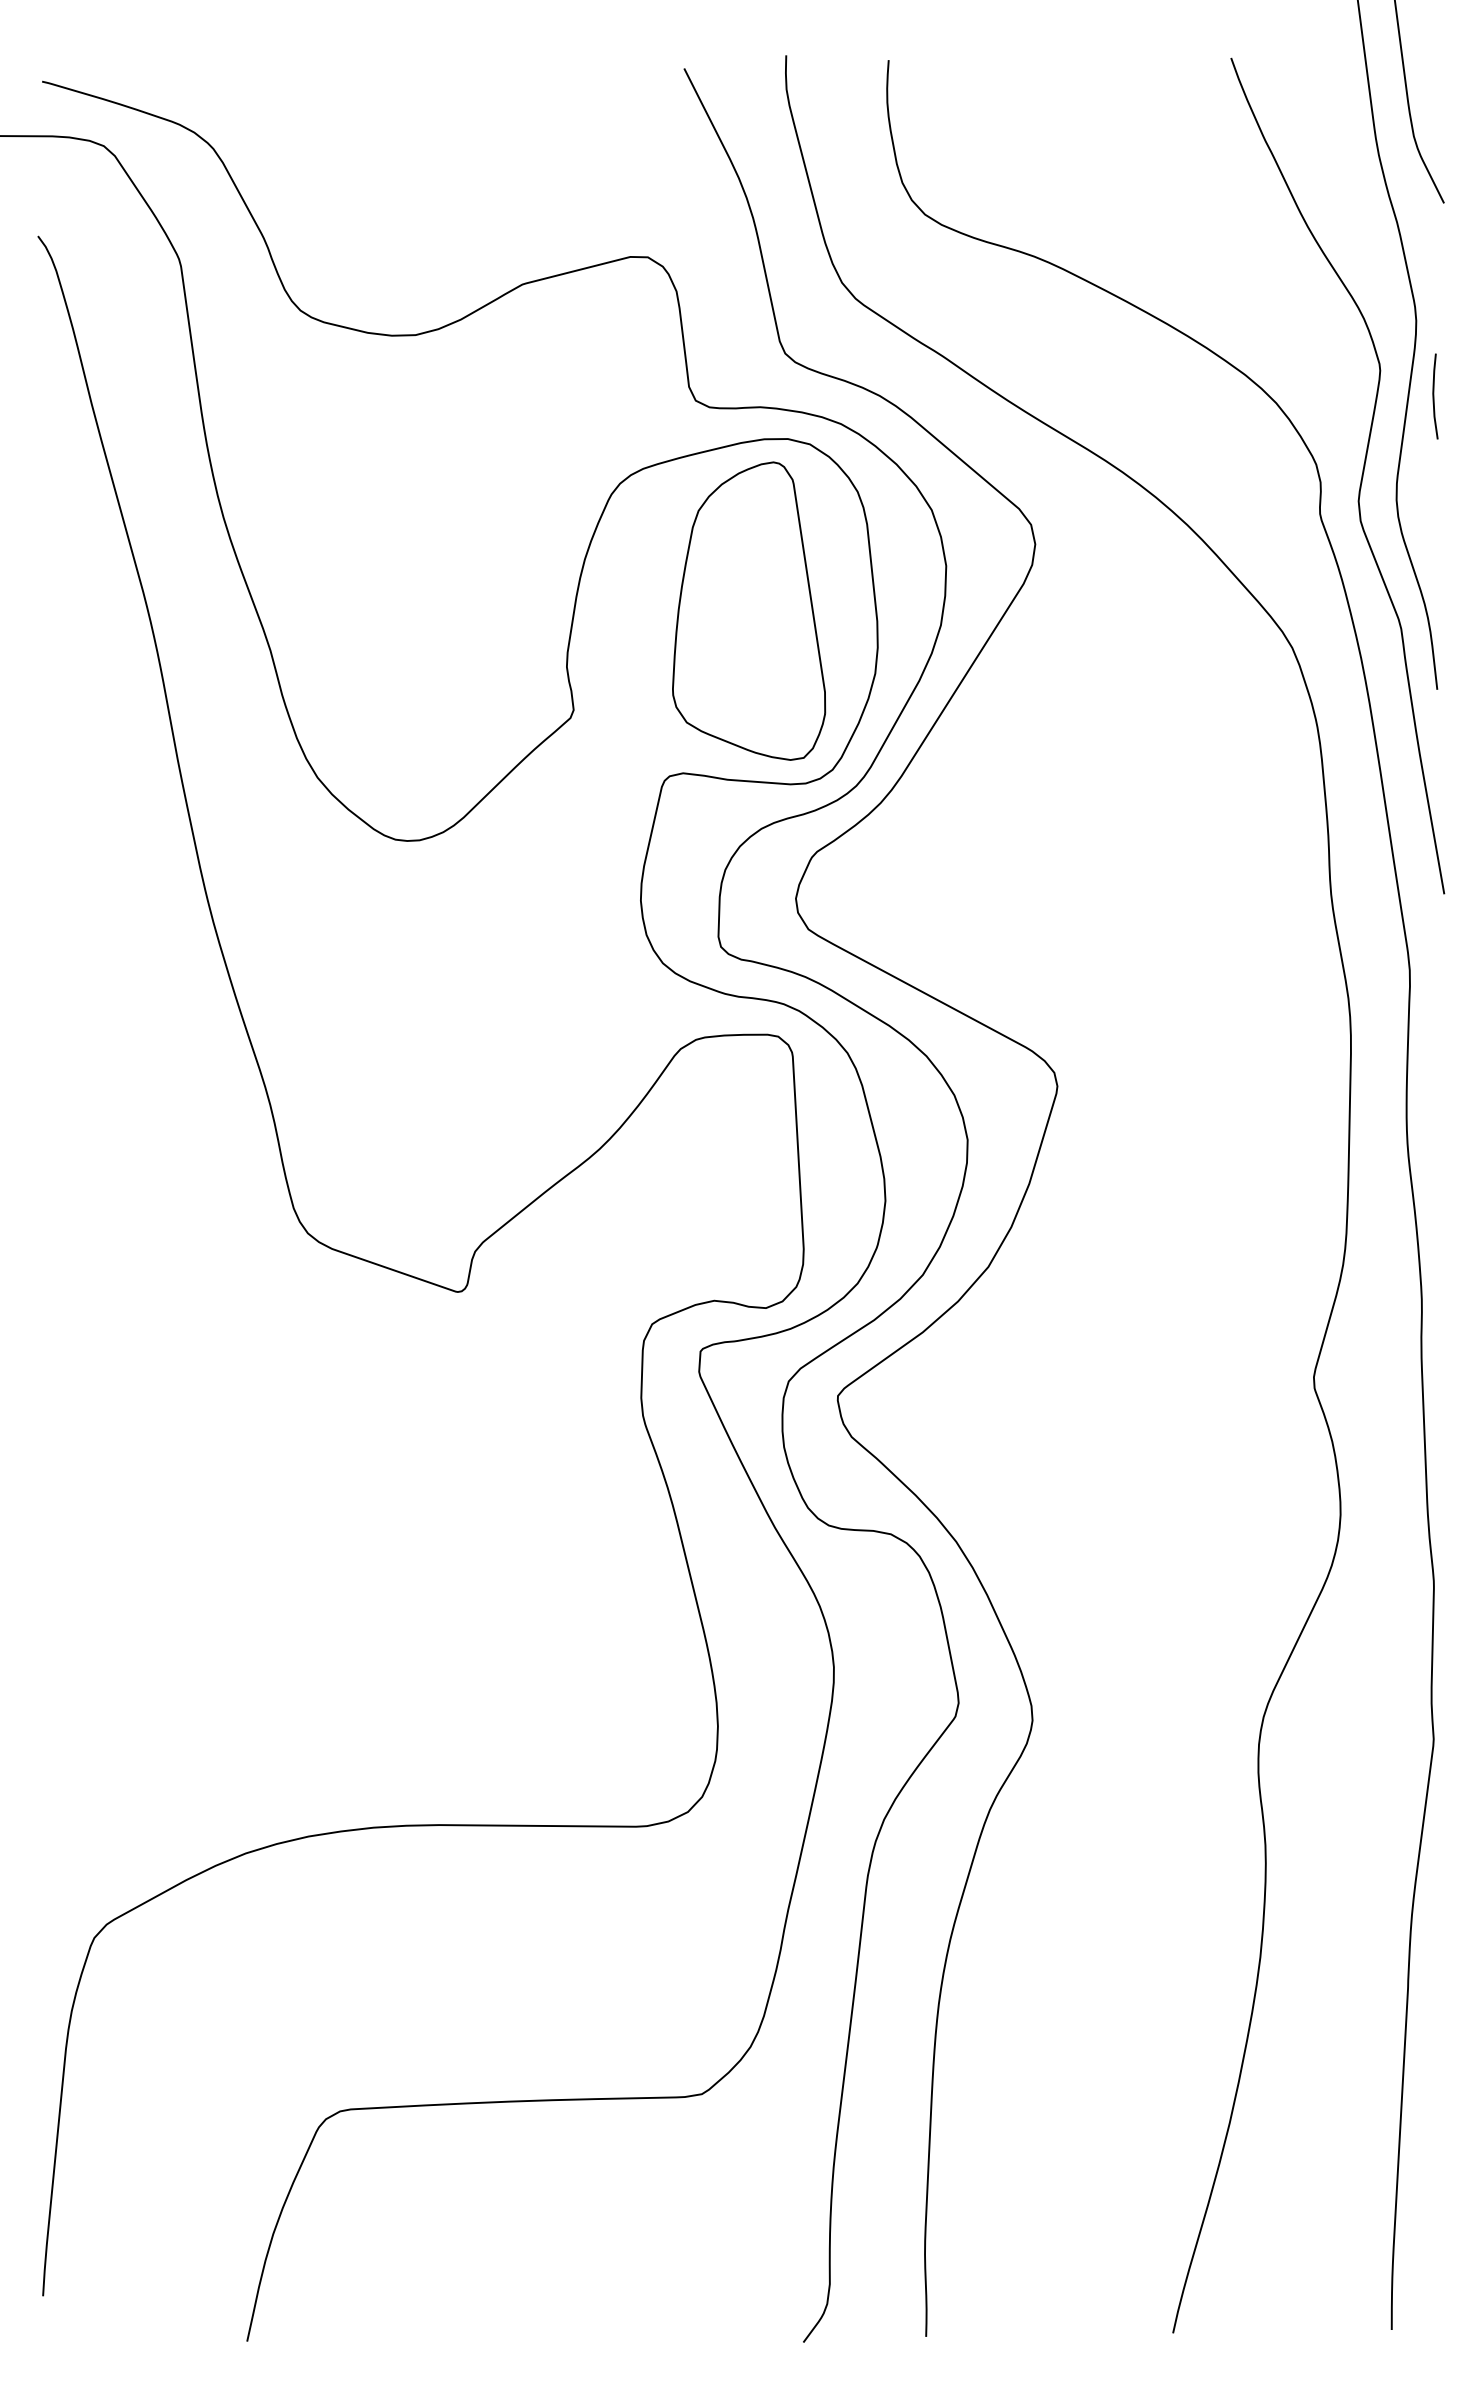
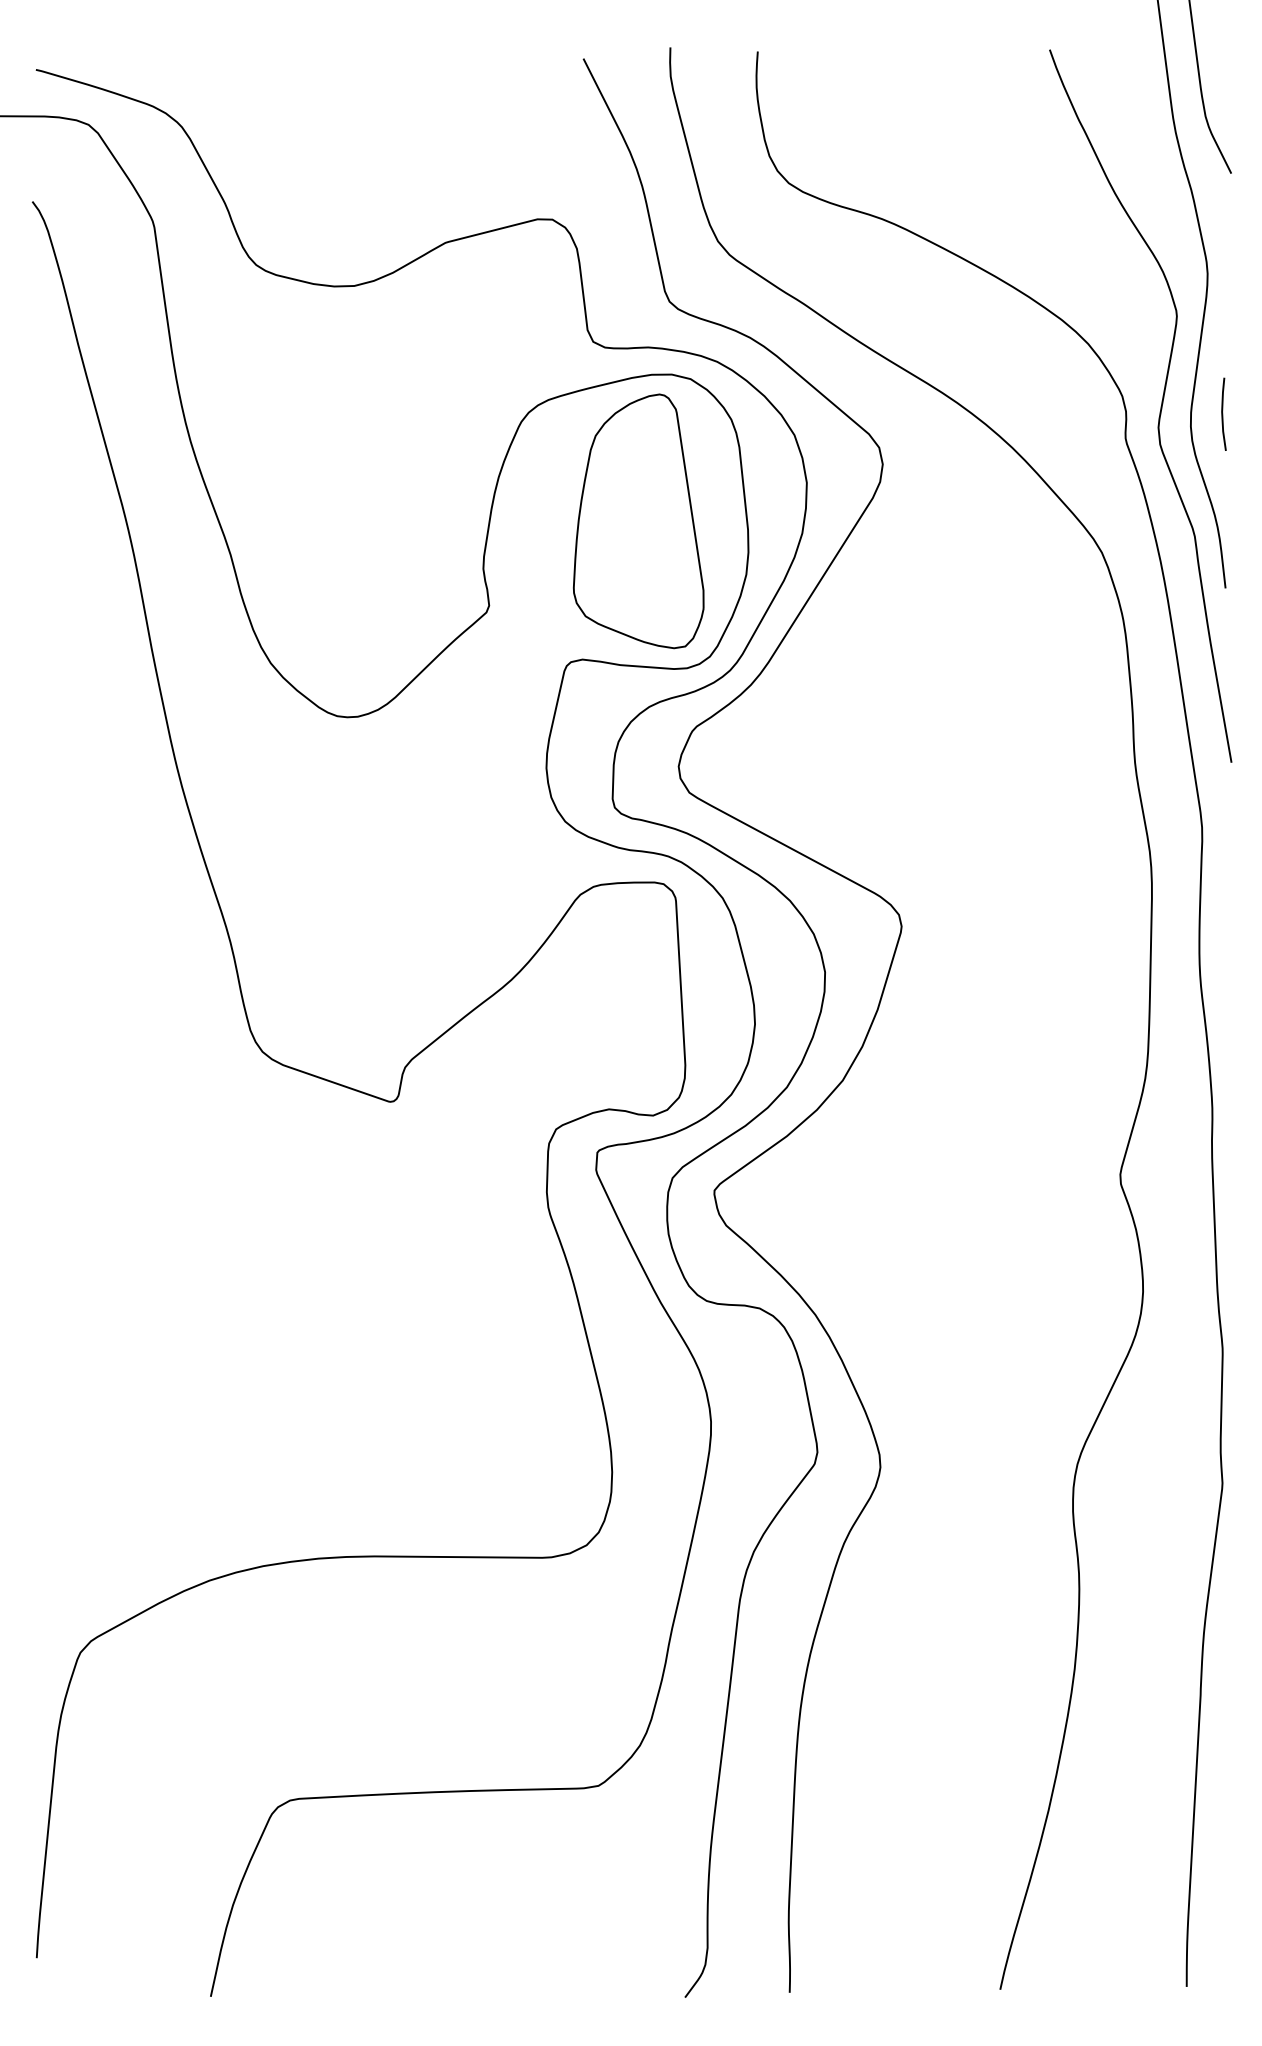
line: (1434, 395) -> (1223, 413), moved

